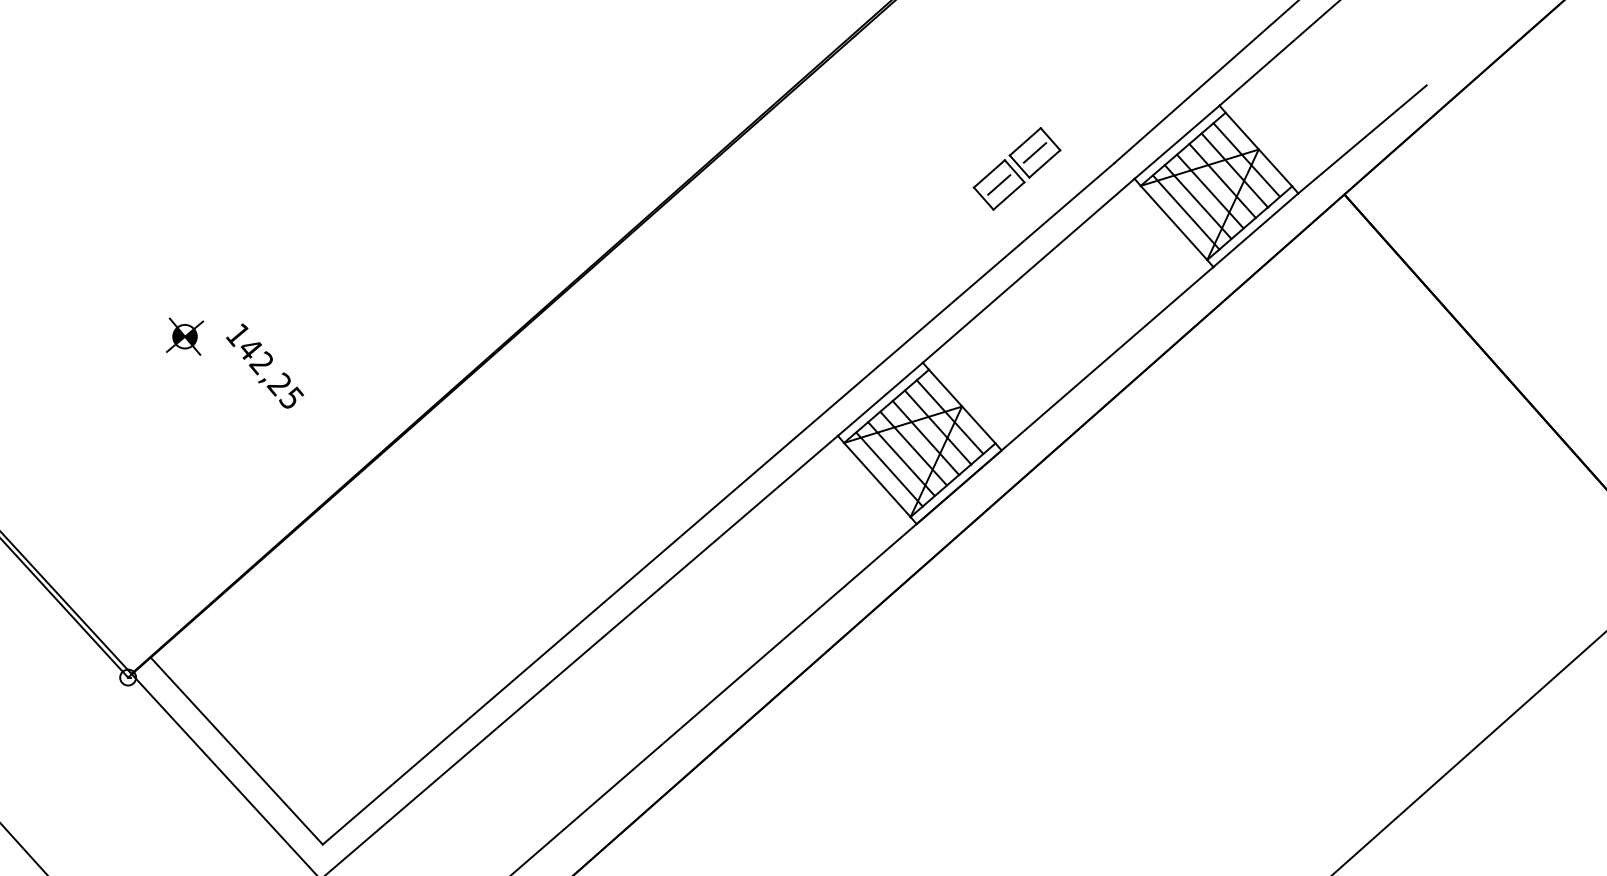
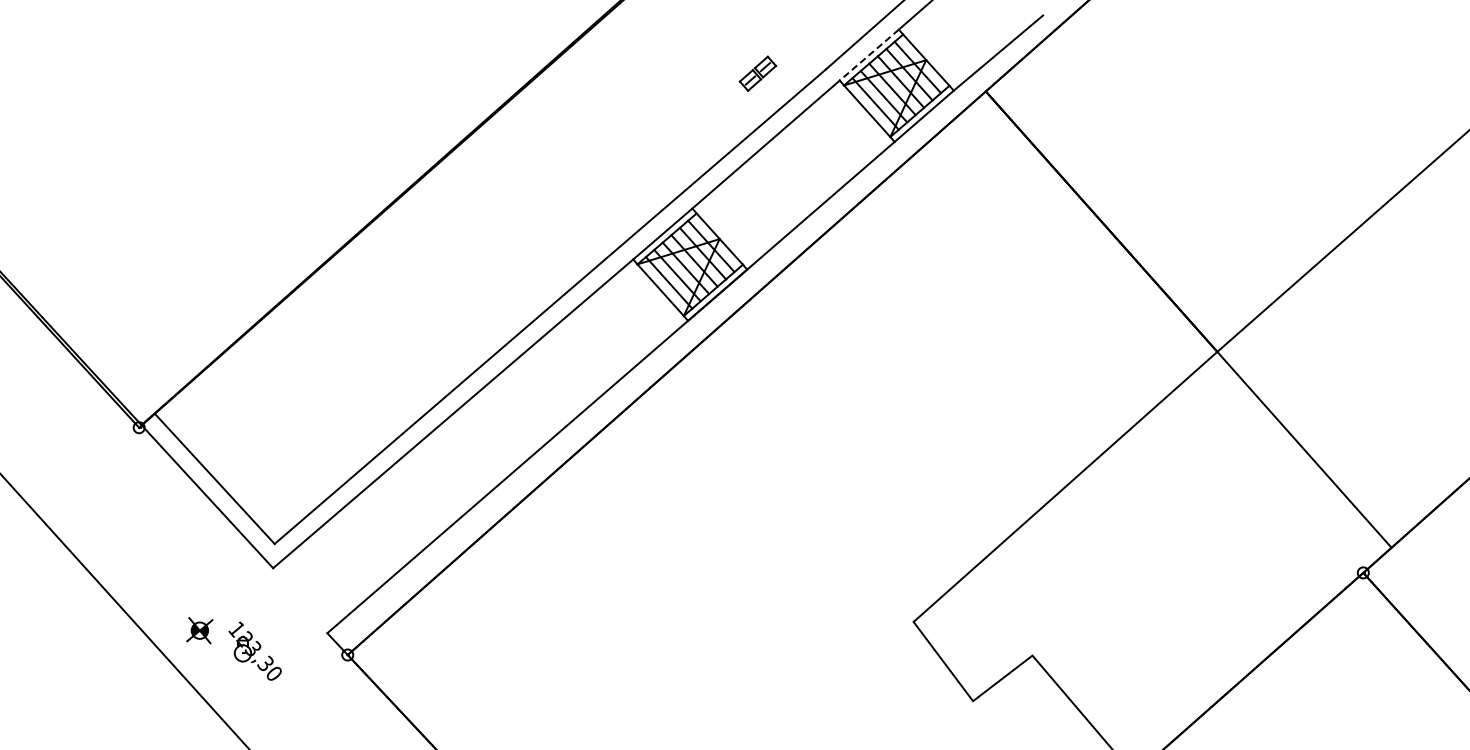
line: (1175, 142) -> (868, 55), solid -> dashed
part: (1016, 168) -> (757, 73), size x0.6
part: (243, 359) -> (219, 206), removed

